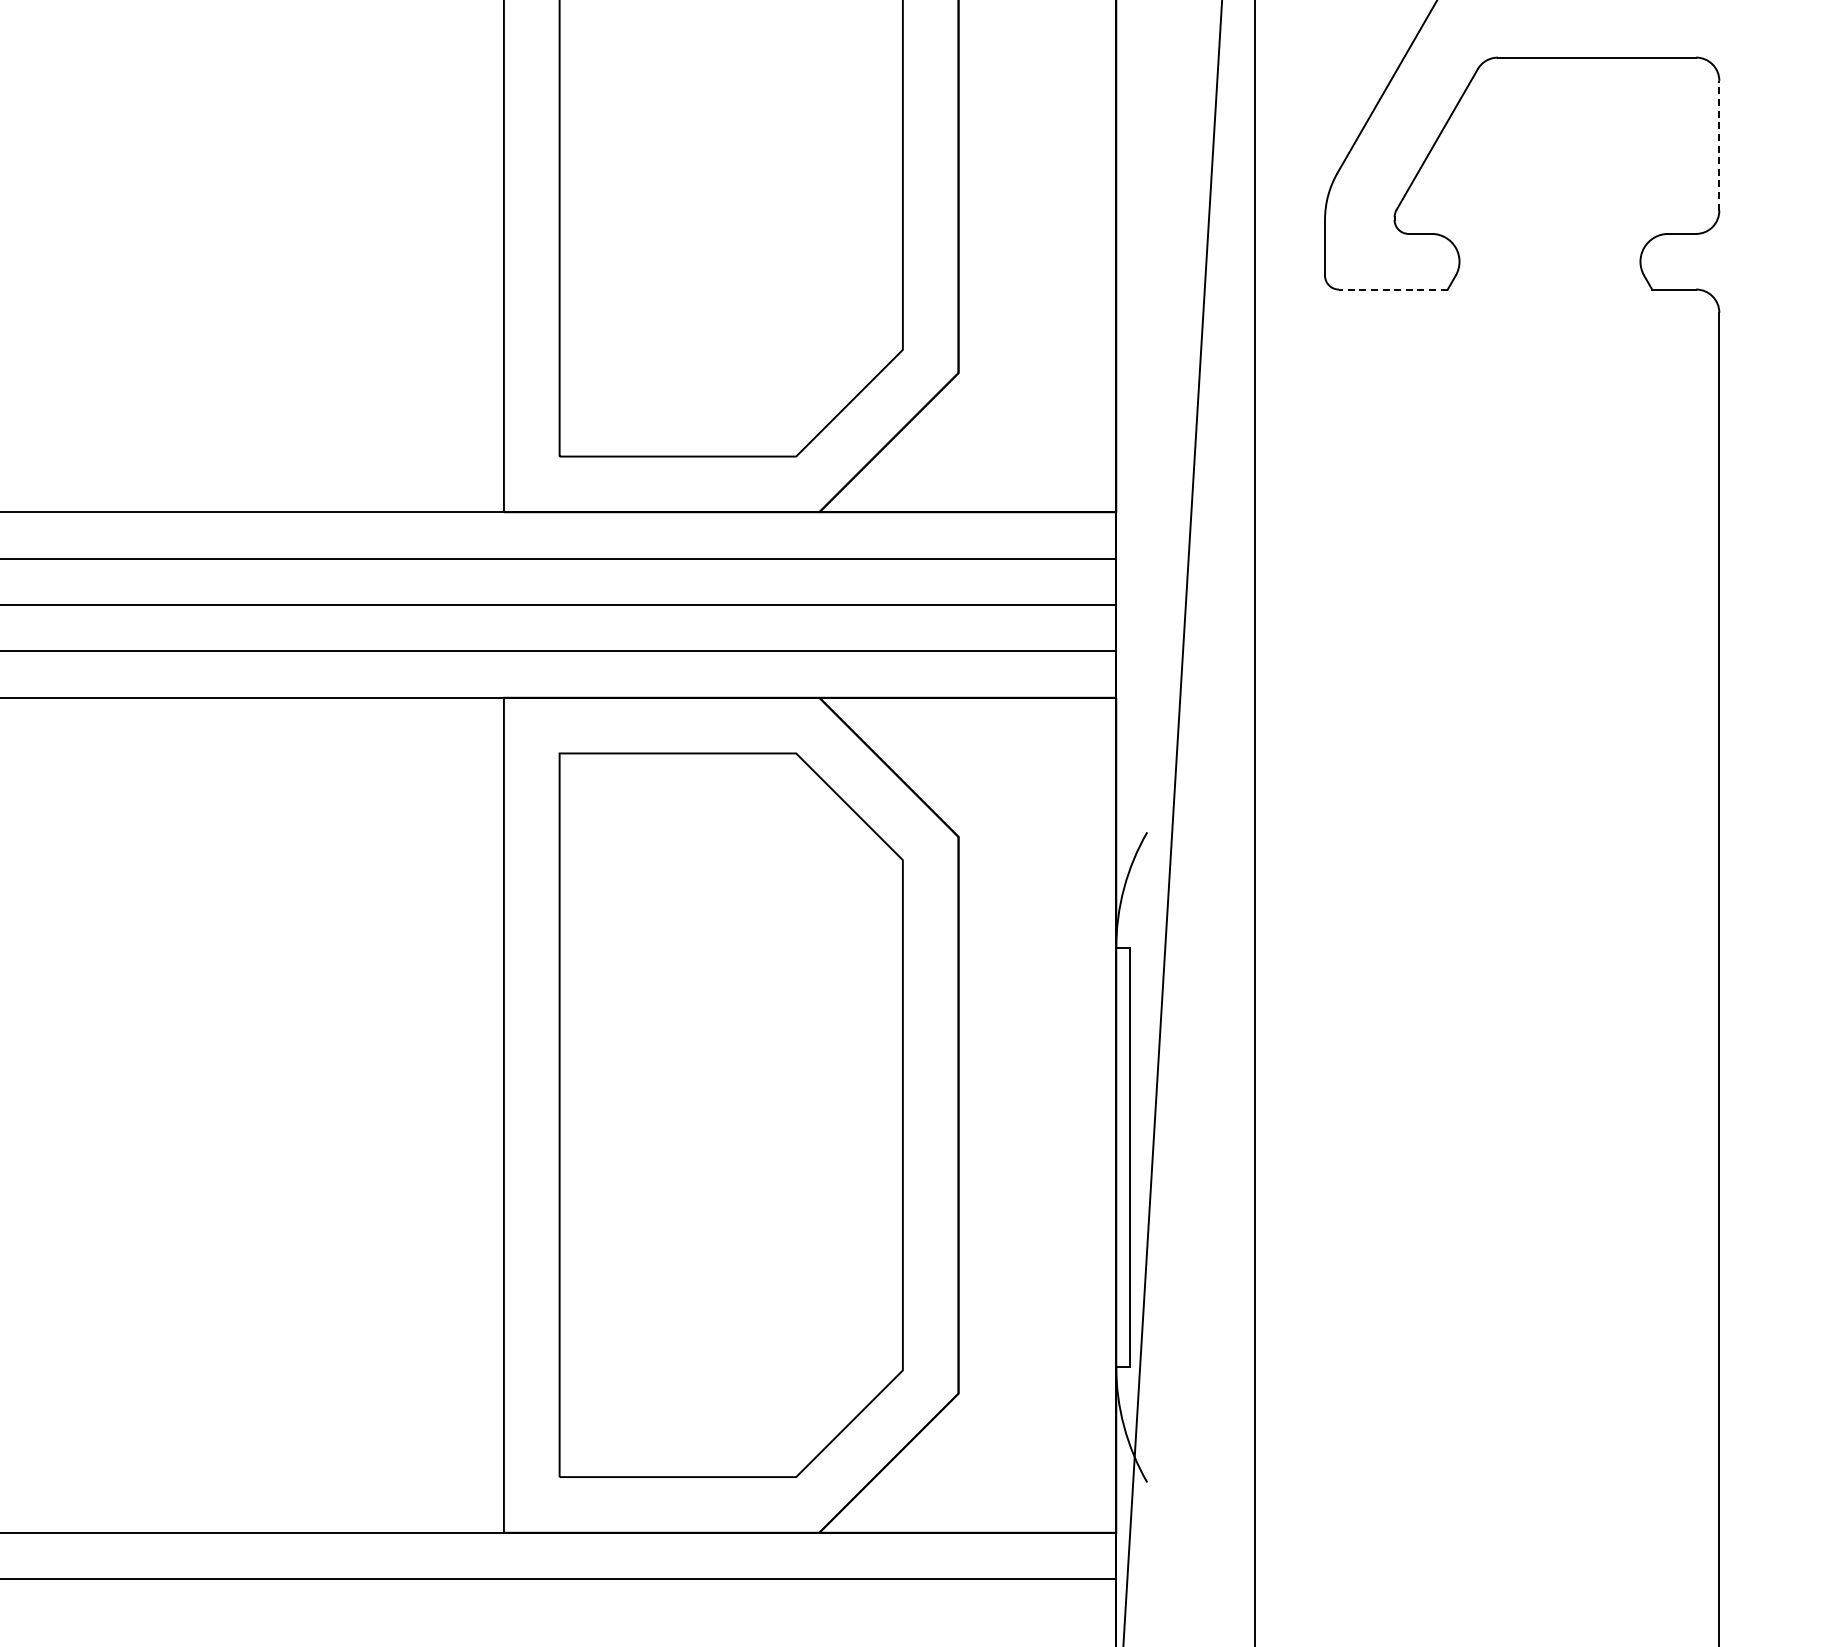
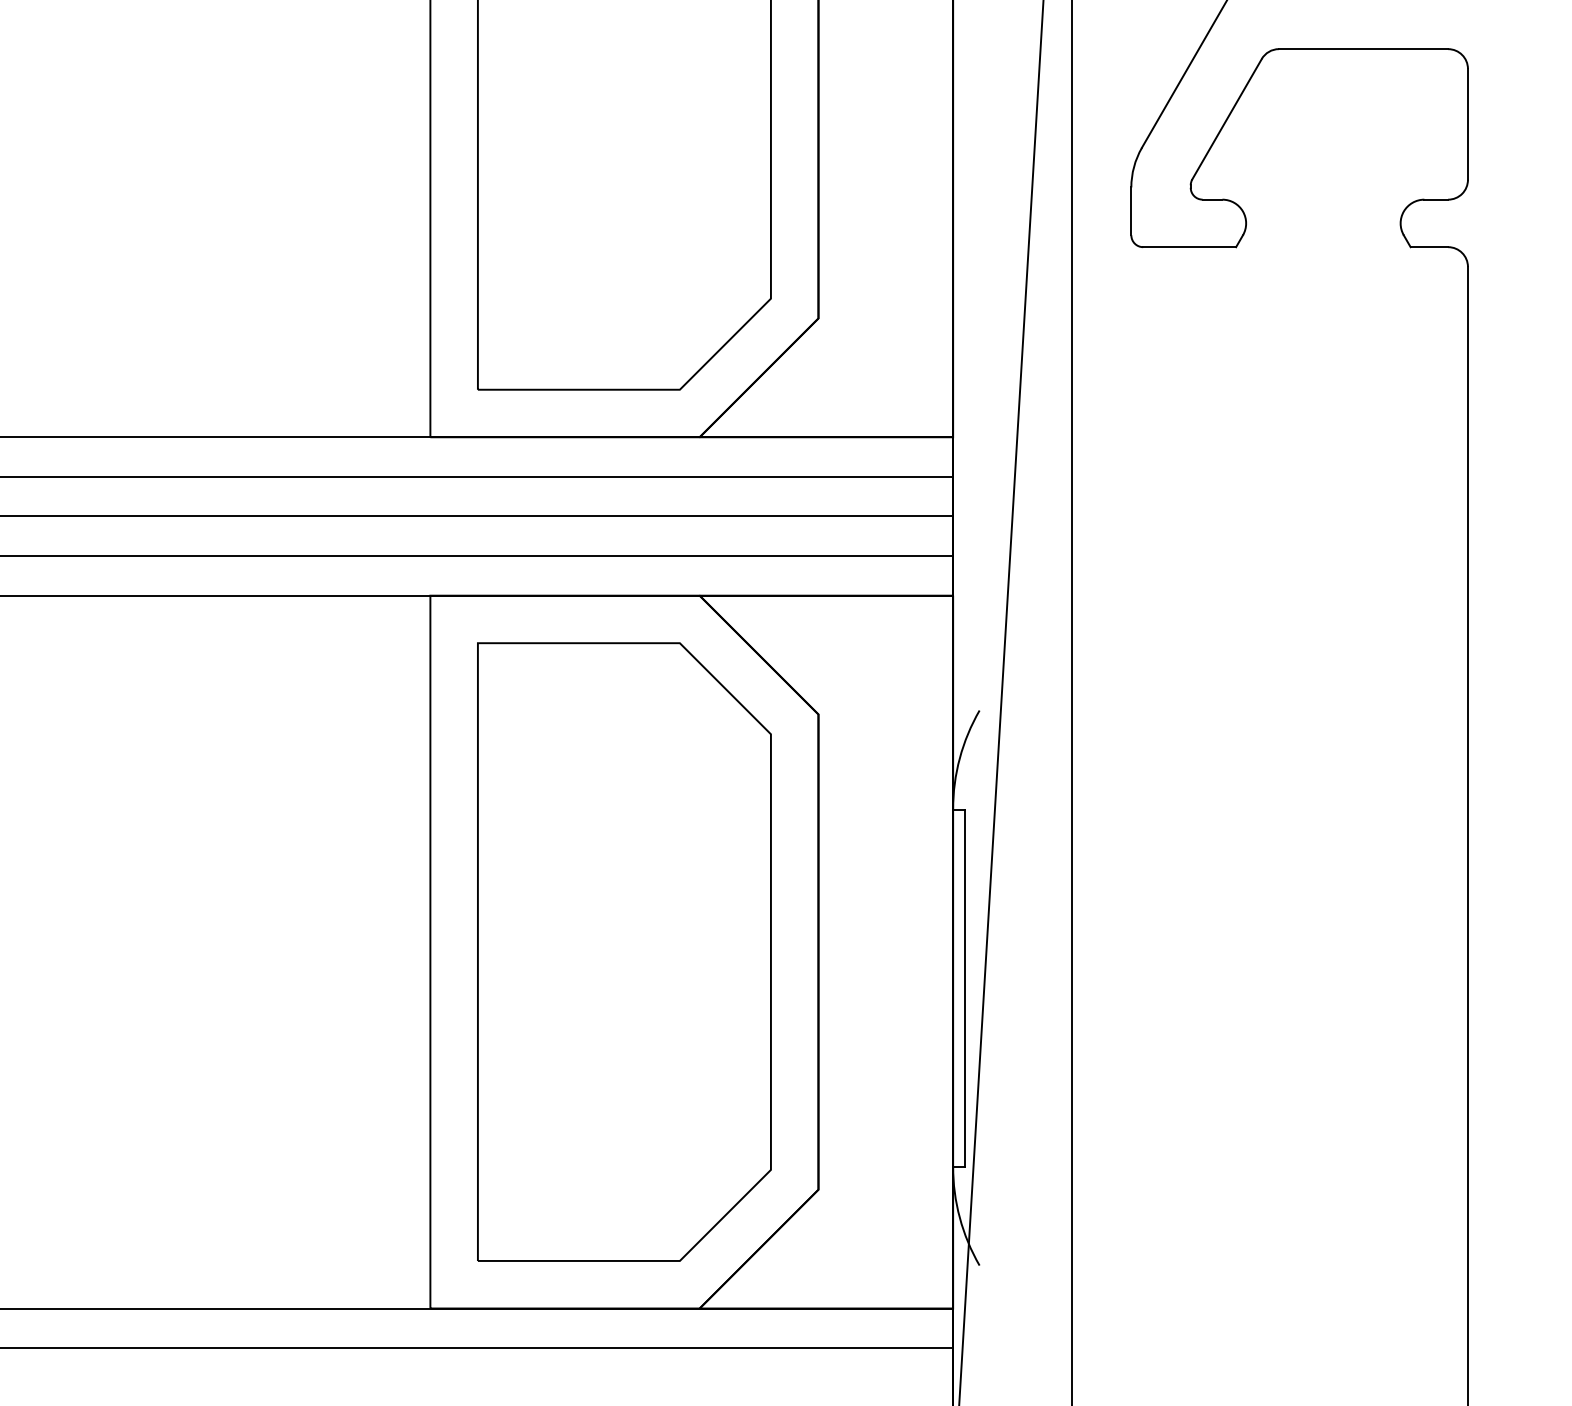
line: (1719, 145) -> (1468, 124), dashed -> solid
line: (1392, 289) -> (1188, 247), dashed -> solid

